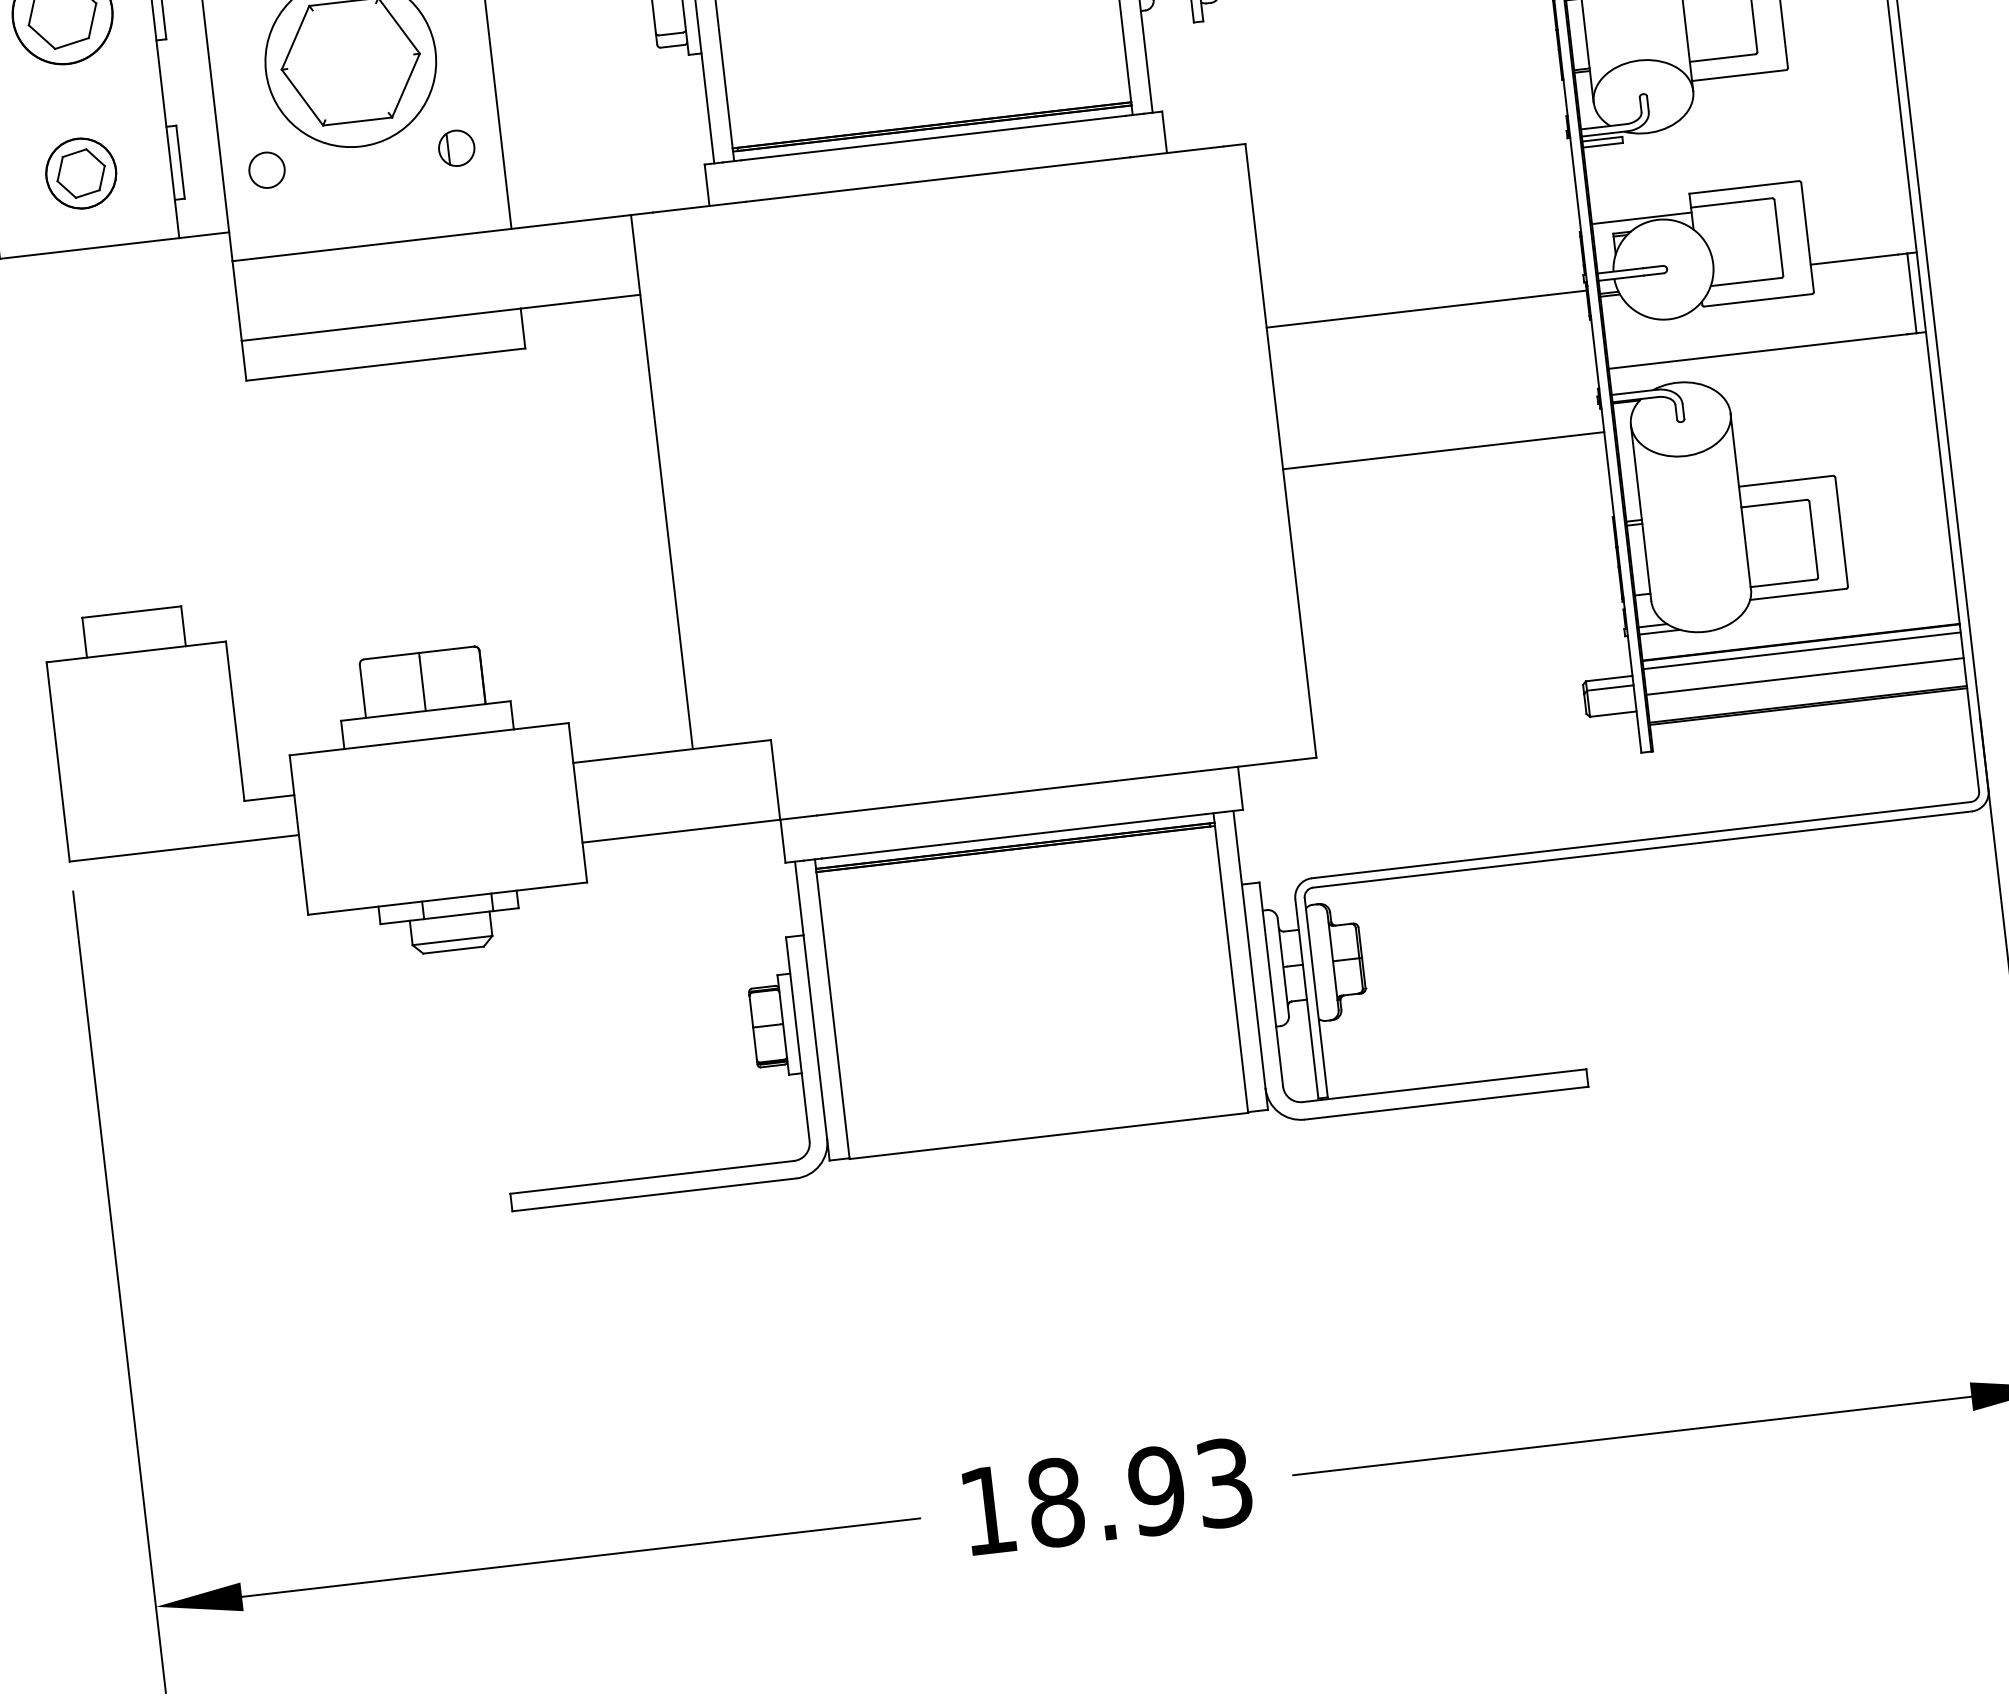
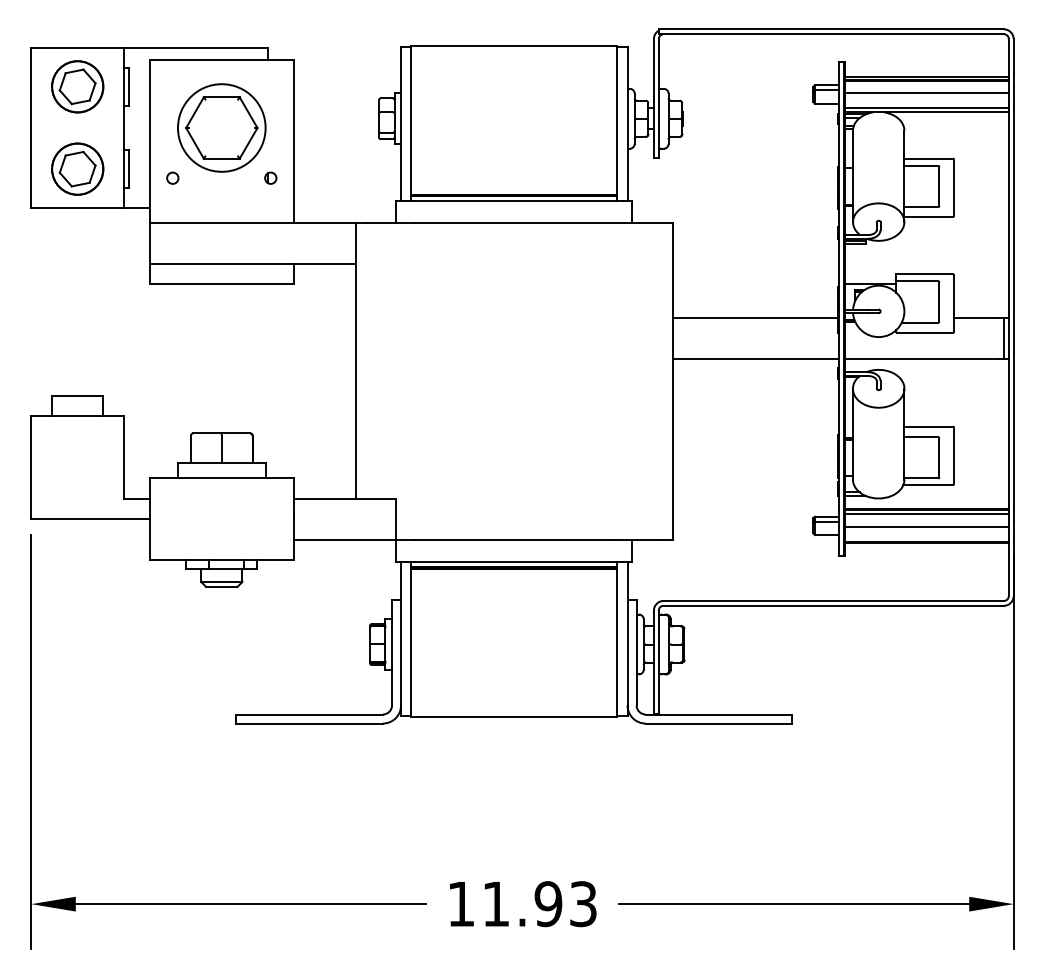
part: (456, 146) -> (270, 177), size x0.62
circle: (266, 168) -> (172, 177), size x0.62
part: (80, 172) -> (77, 168), size x1.43
line: (1442, 450) -> (755, 358), moved
text: (1054, 1503) -> (495, 904), 18.93 -> 11.93

